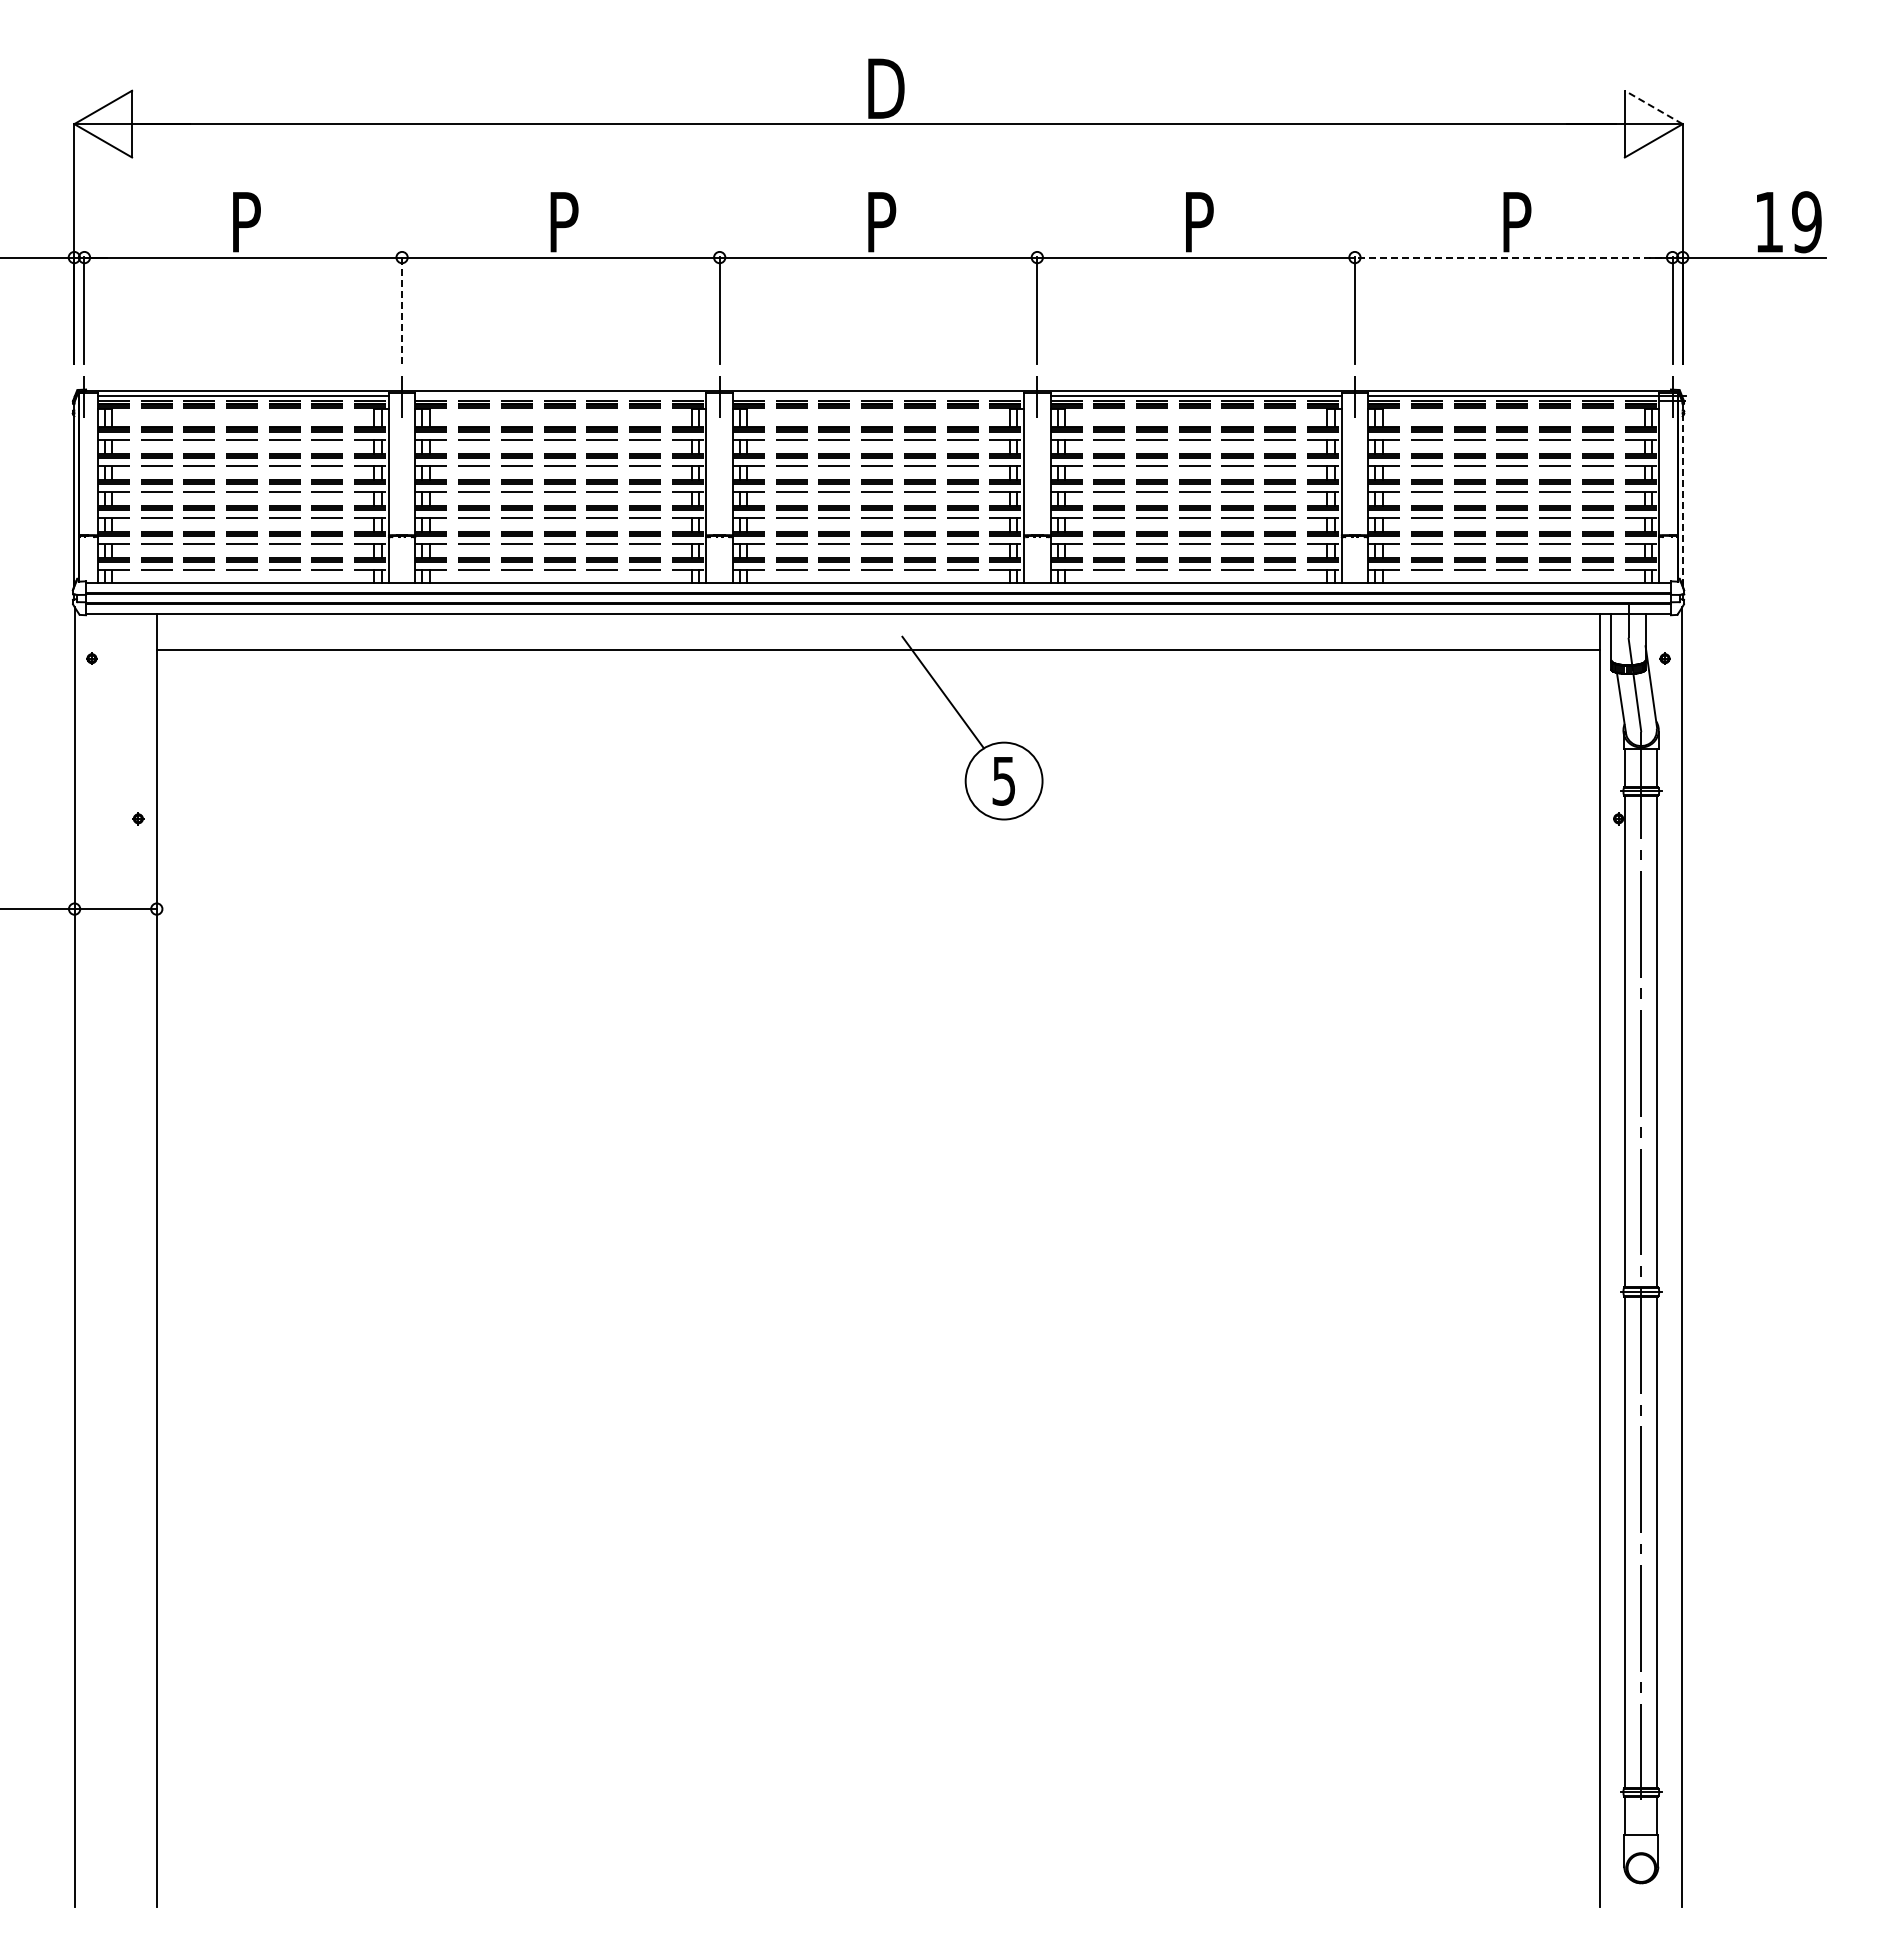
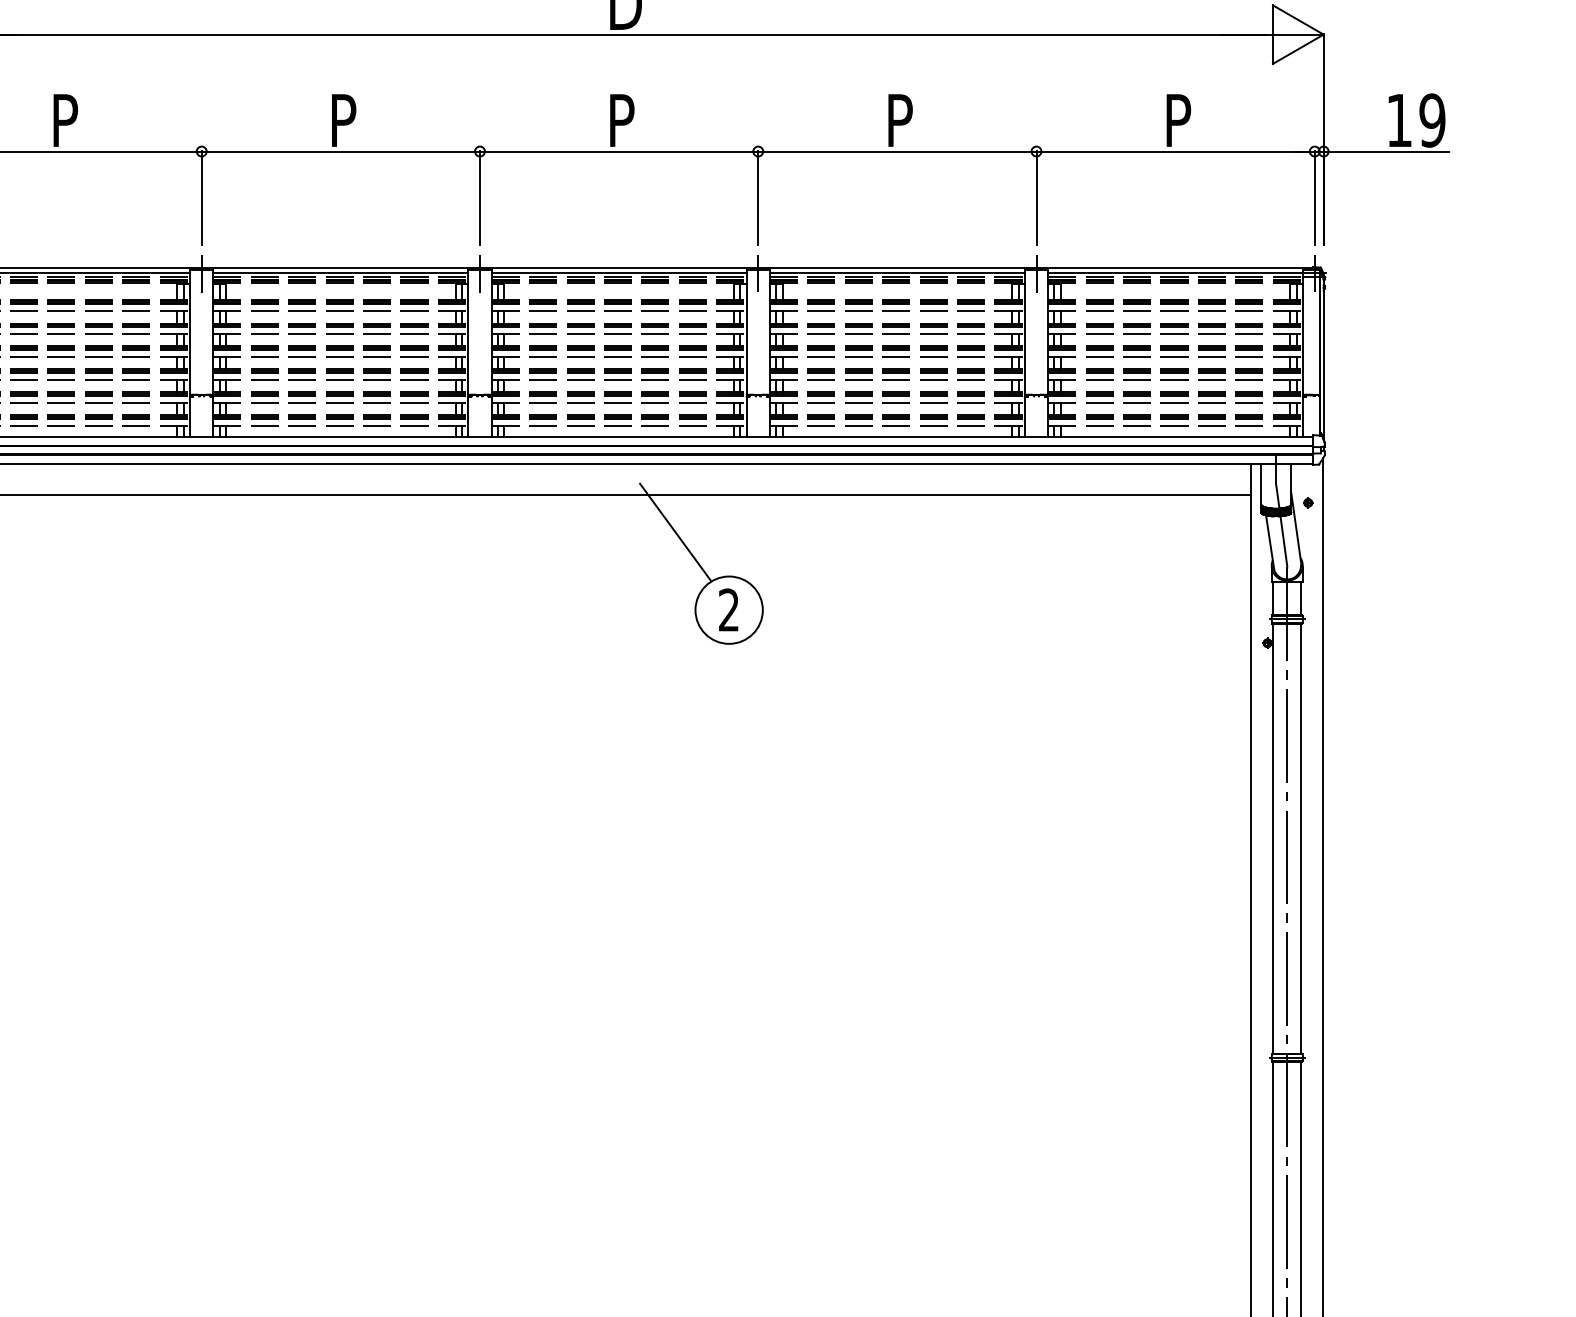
line: (1653, 107) -> (1298, 20), dashed -> solid
line: (1513, 257) -> (1175, 151), dashed -> solid
line: (402, 309) -> (202, 197), dashed -> solid
line: (560, 395) -> (340, 272), added
line: (878, 395) -> (619, 272), added
line: (1682, 494) -> (1323, 359), dashed -> solid
text: (1003, 780) -> (728, 609), 5 -> 2

